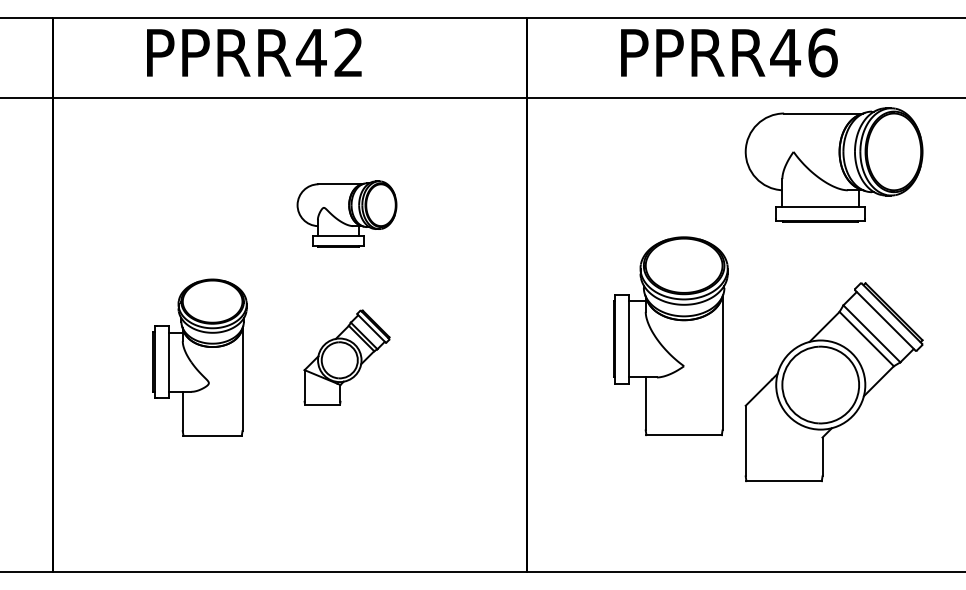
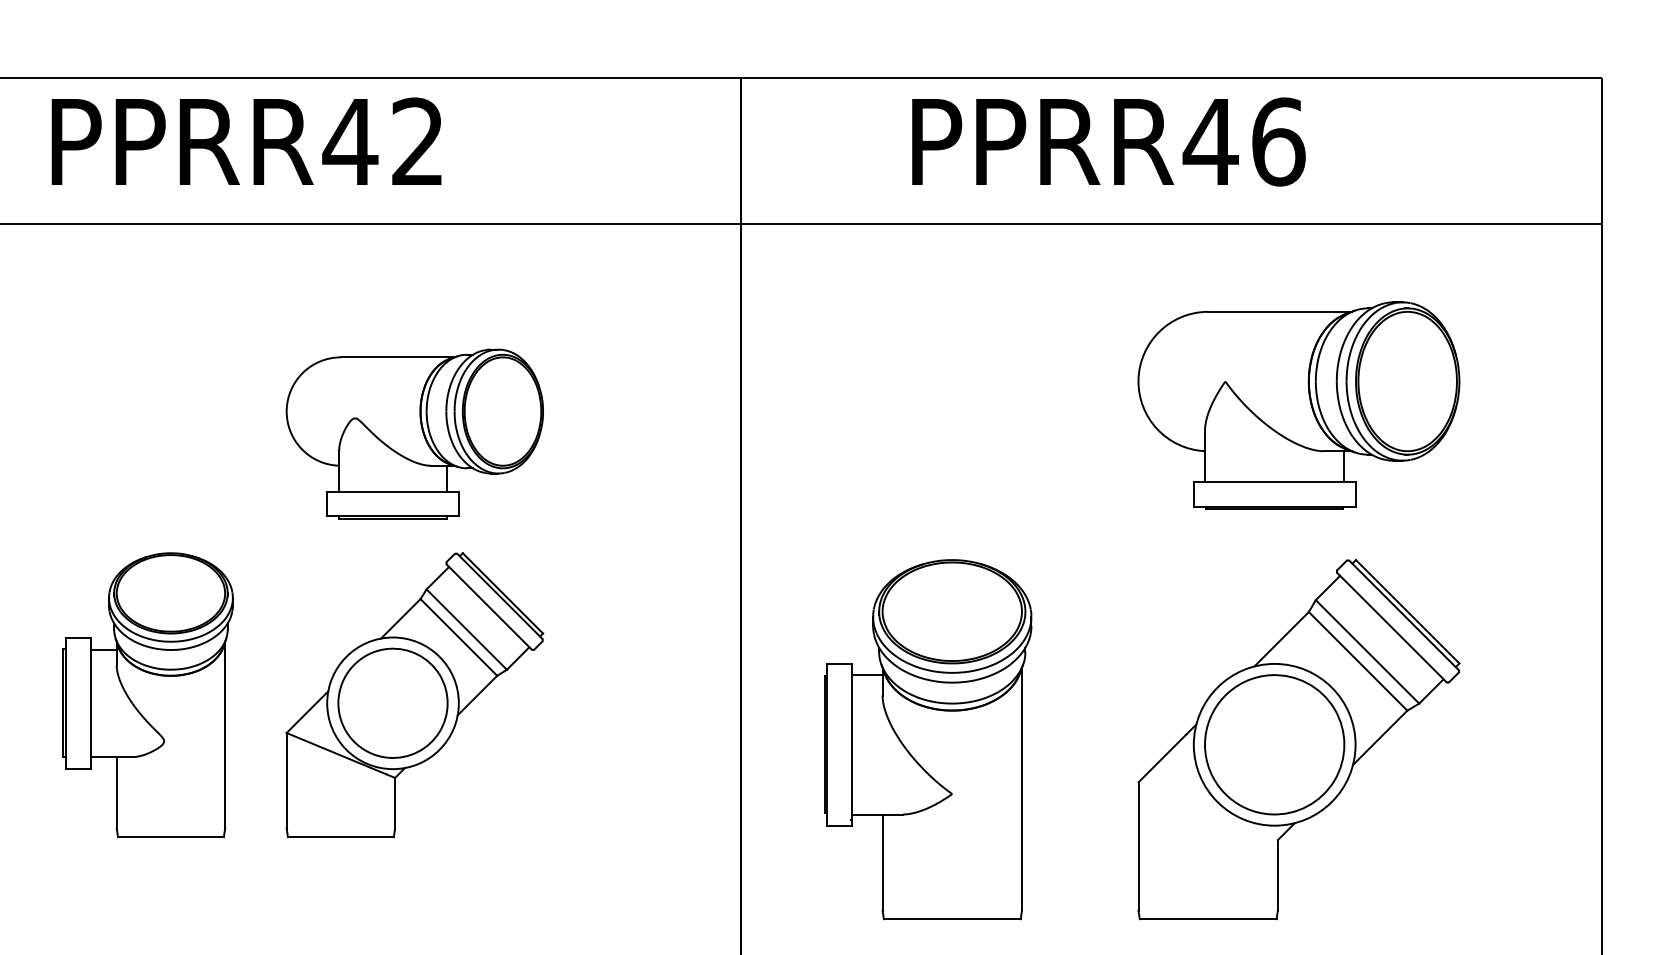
part: (833, 164) -> (1297, 404), moved
part: (346, 213) -> (413, 433), size x1.43
part: (670, 336) -> (927, 740), moved
part: (346, 357) -> (413, 694), size x1.67

